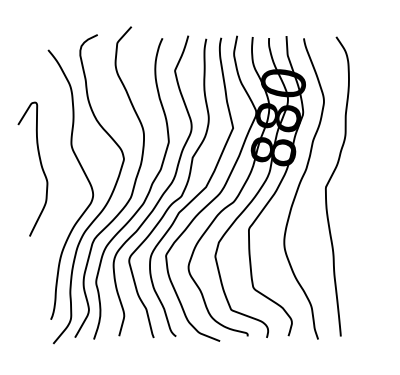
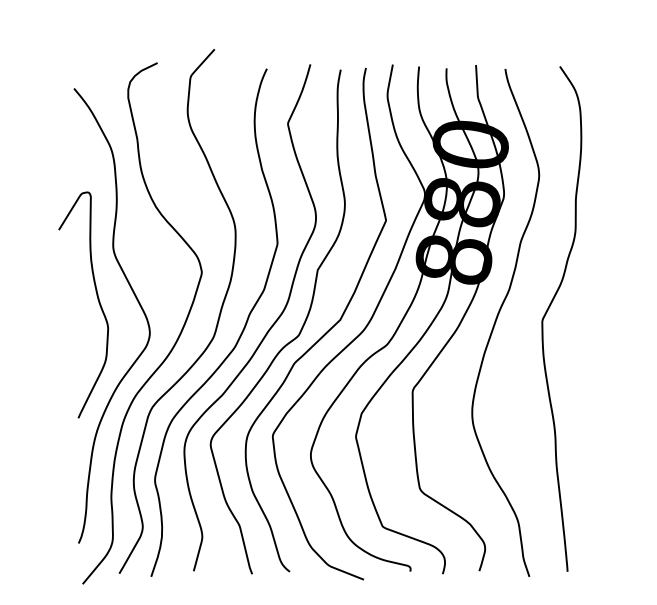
curve: (40, 165) -> (96, 298), moved

